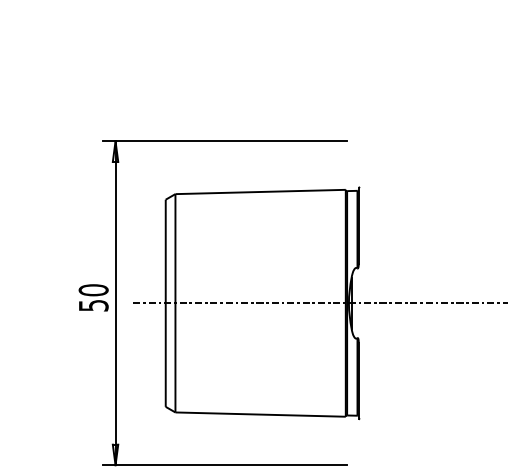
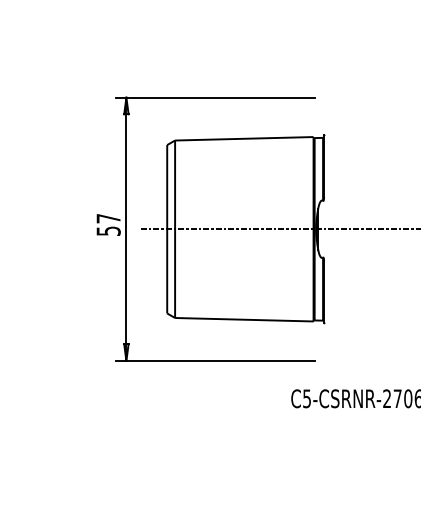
text: (93, 290) -> (108, 218), 50 -> 57

